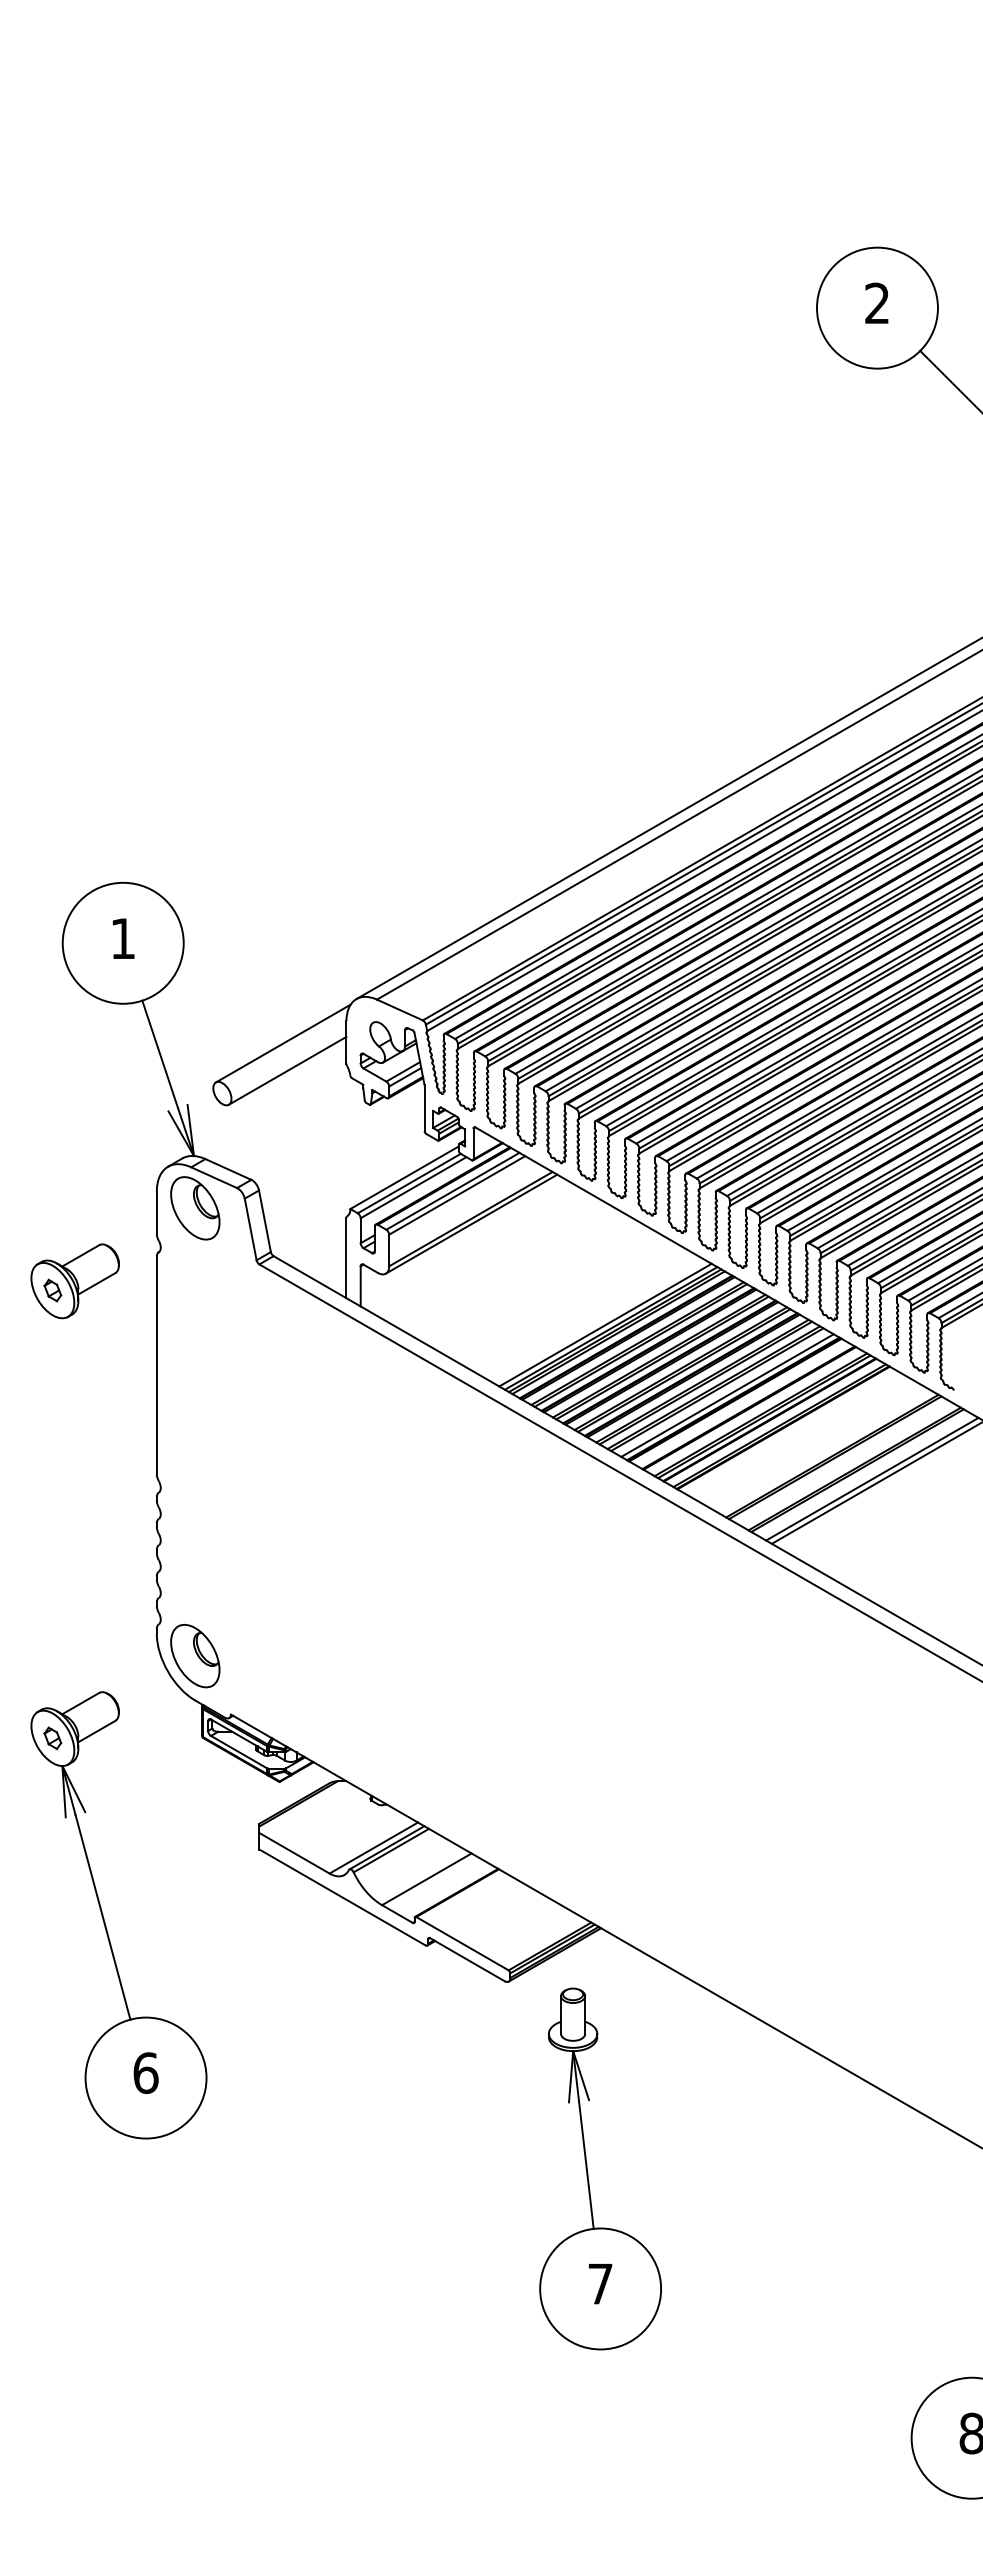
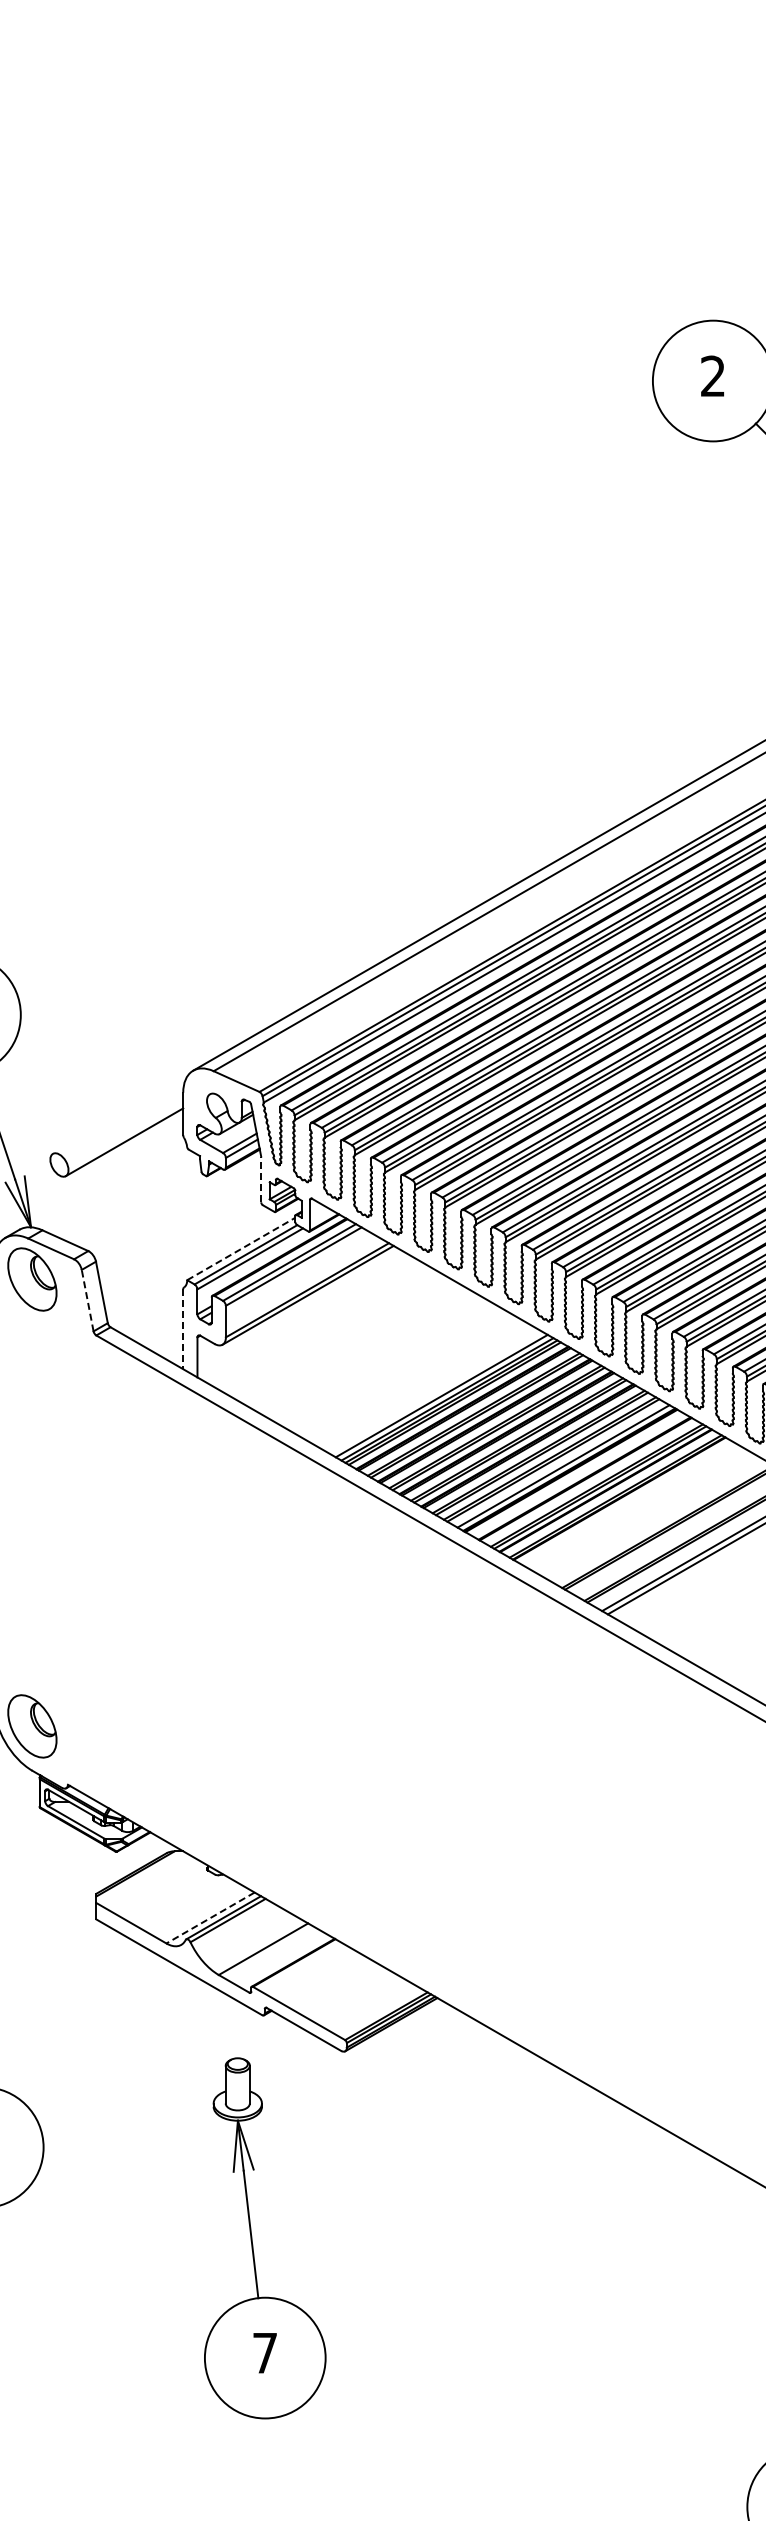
line: (282, 1043) -> (119, 1114), removed
line: (424, 1108) -> (261, 1179), solid -> dashed
line: (404, 1177) -> (241, 1248), solid -> dashed
line: (250, 1229) -> (87, 1300), solid -> dashed
line: (346, 1258) -> (183, 1329), solid -> dashed
line: (373, 1848) -> (210, 1918), solid -> dashed
part: (588, 2172) -> (253, 2241), moved

